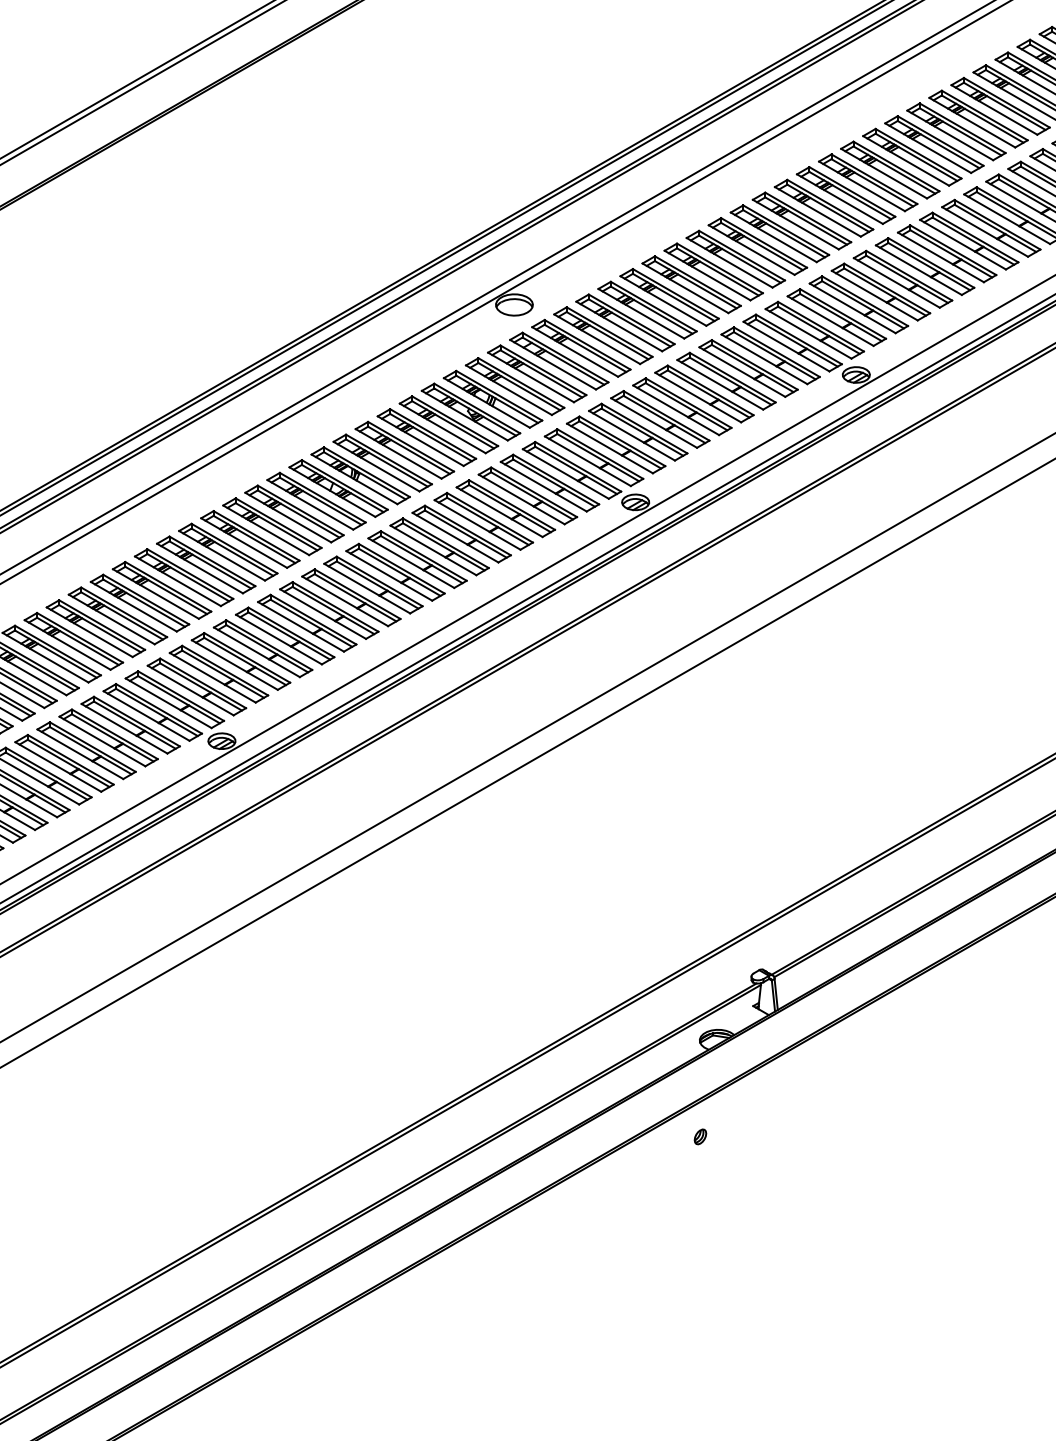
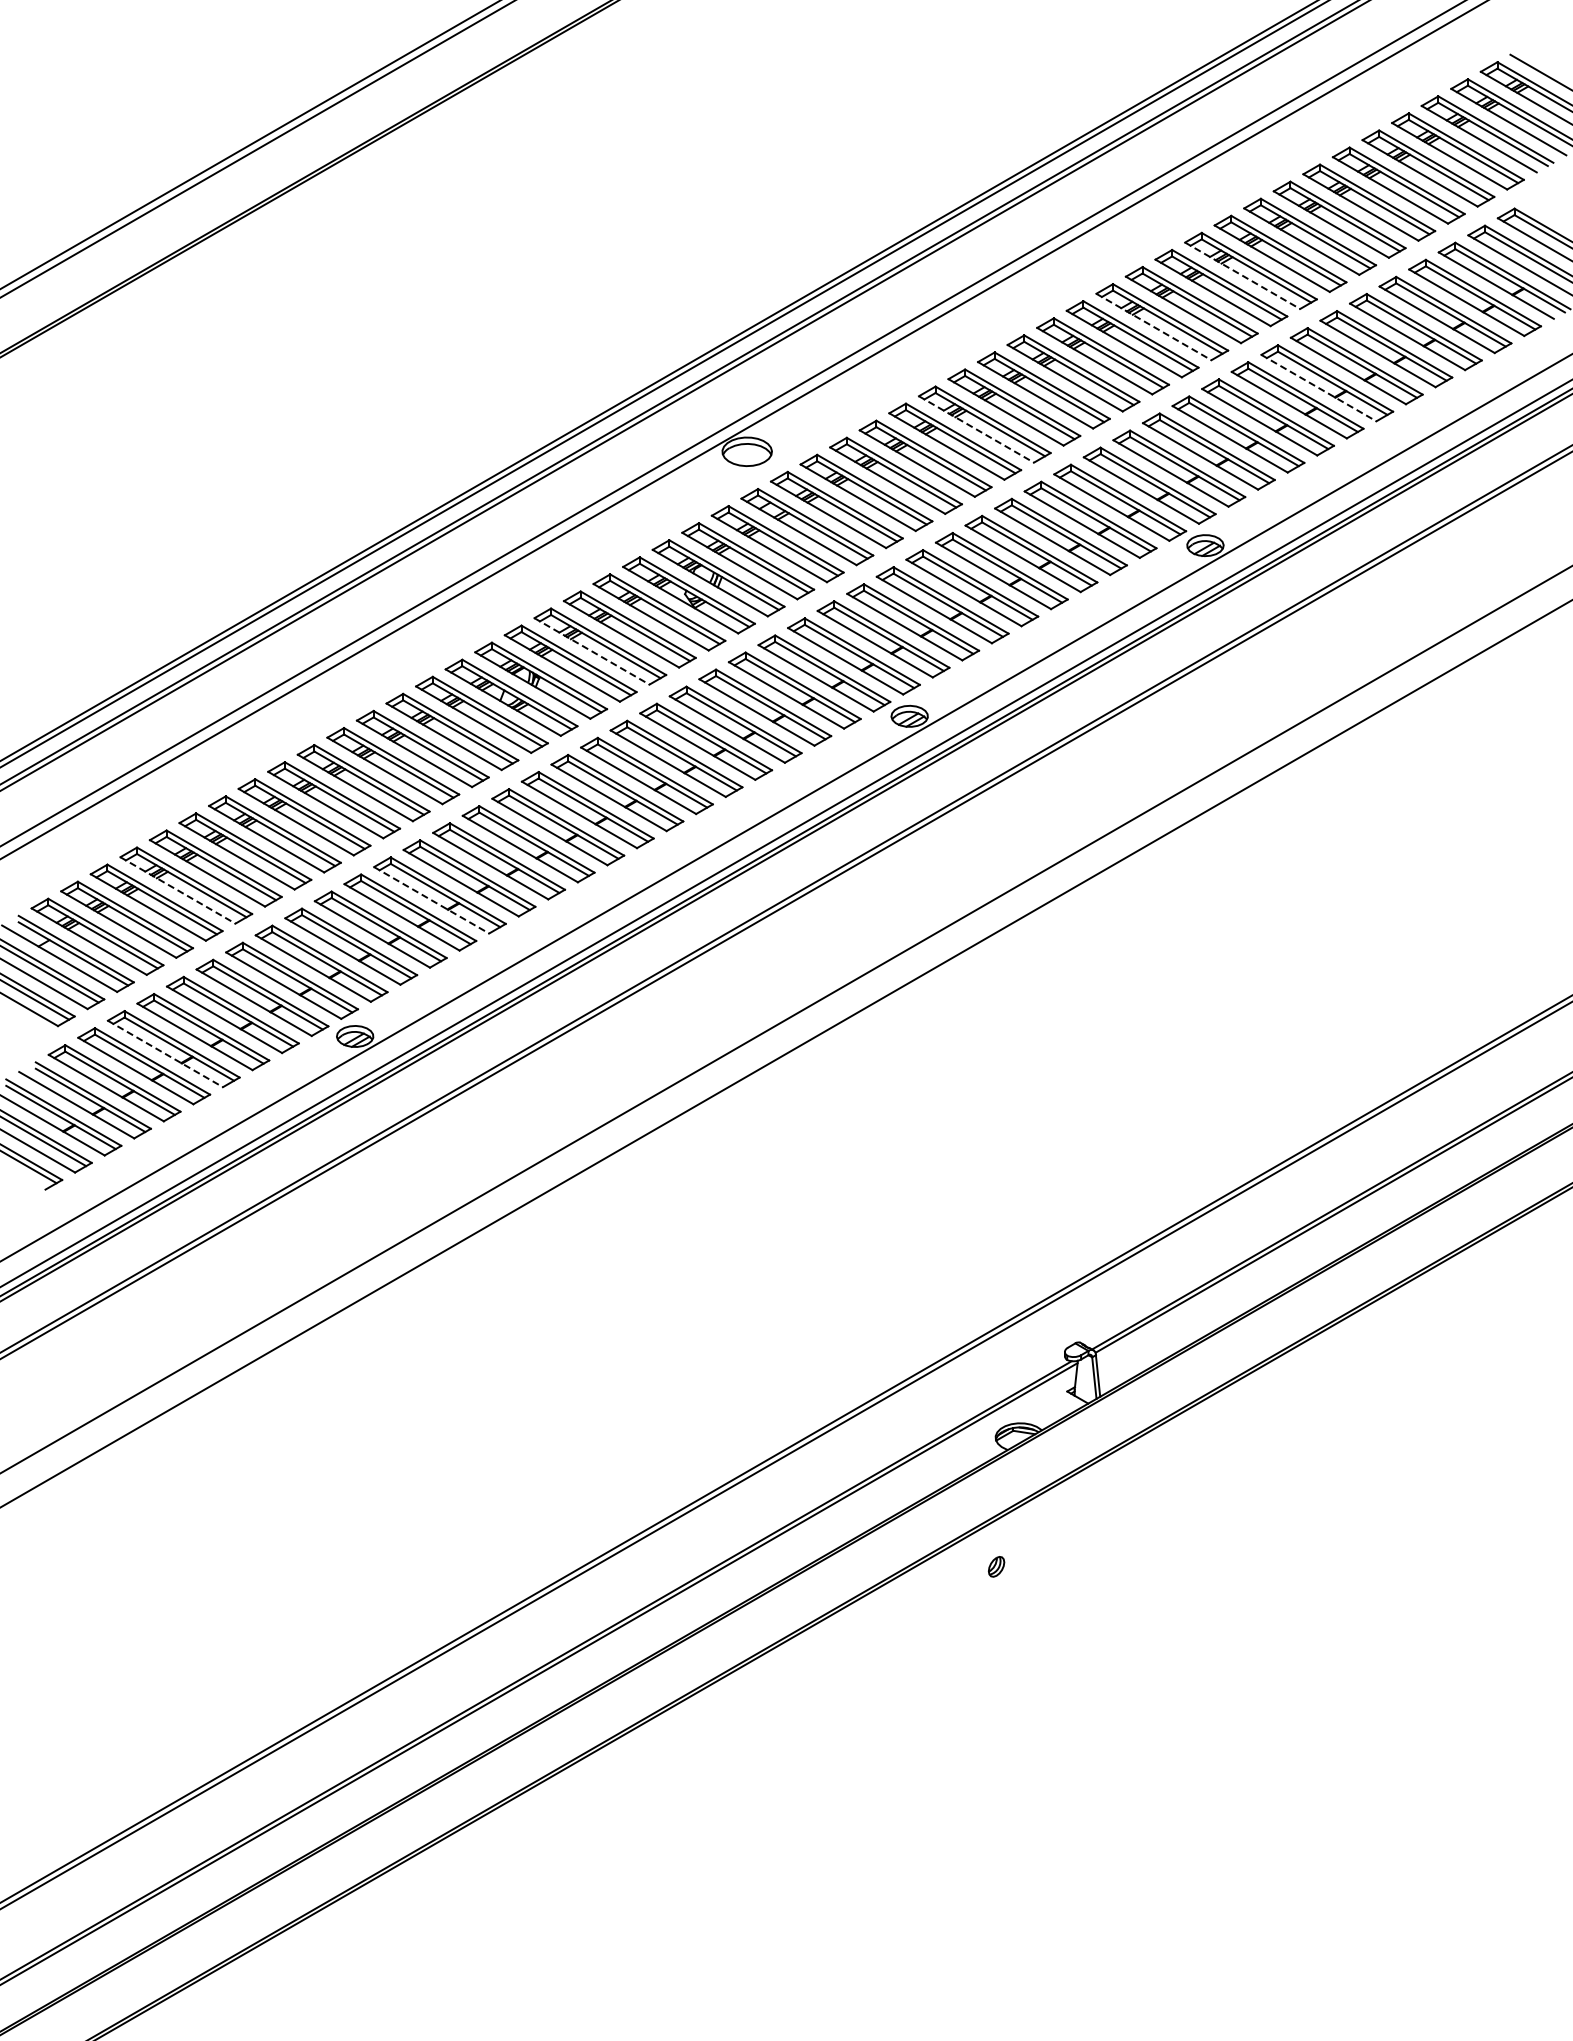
line: (884, 174) -> (1243, 276), solid -> dashed
line: (818, 212) -> (1154, 327), solid -> dashed
line: (941, 257) -> (1319, 388), solid -> dashed
line: (685, 288) -> (976, 429), solid -> dashed
line: (399, 453) -> (592, 651), solid -> dashed
line: (90, 632) -> (178, 890), solid -> dashed
line: (279, 639) -> (432, 900), solid -> dashed
line: (80, 754) -> (165, 1054), solid -> dashed

